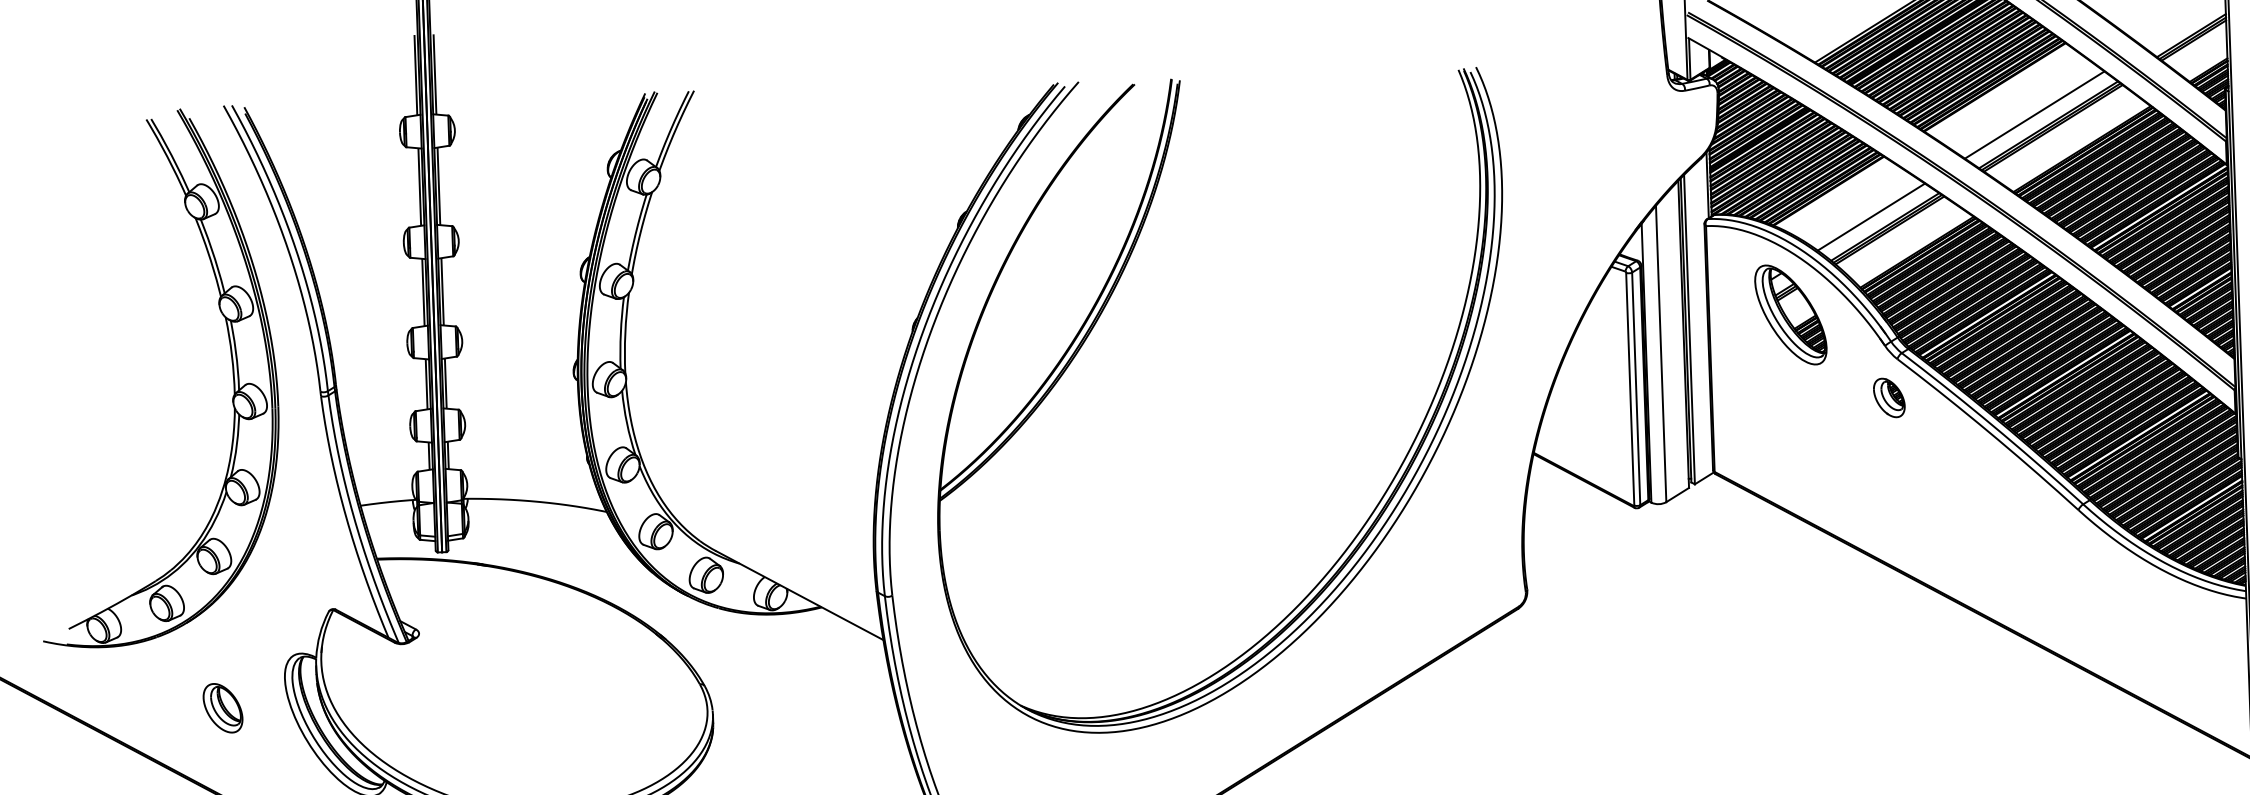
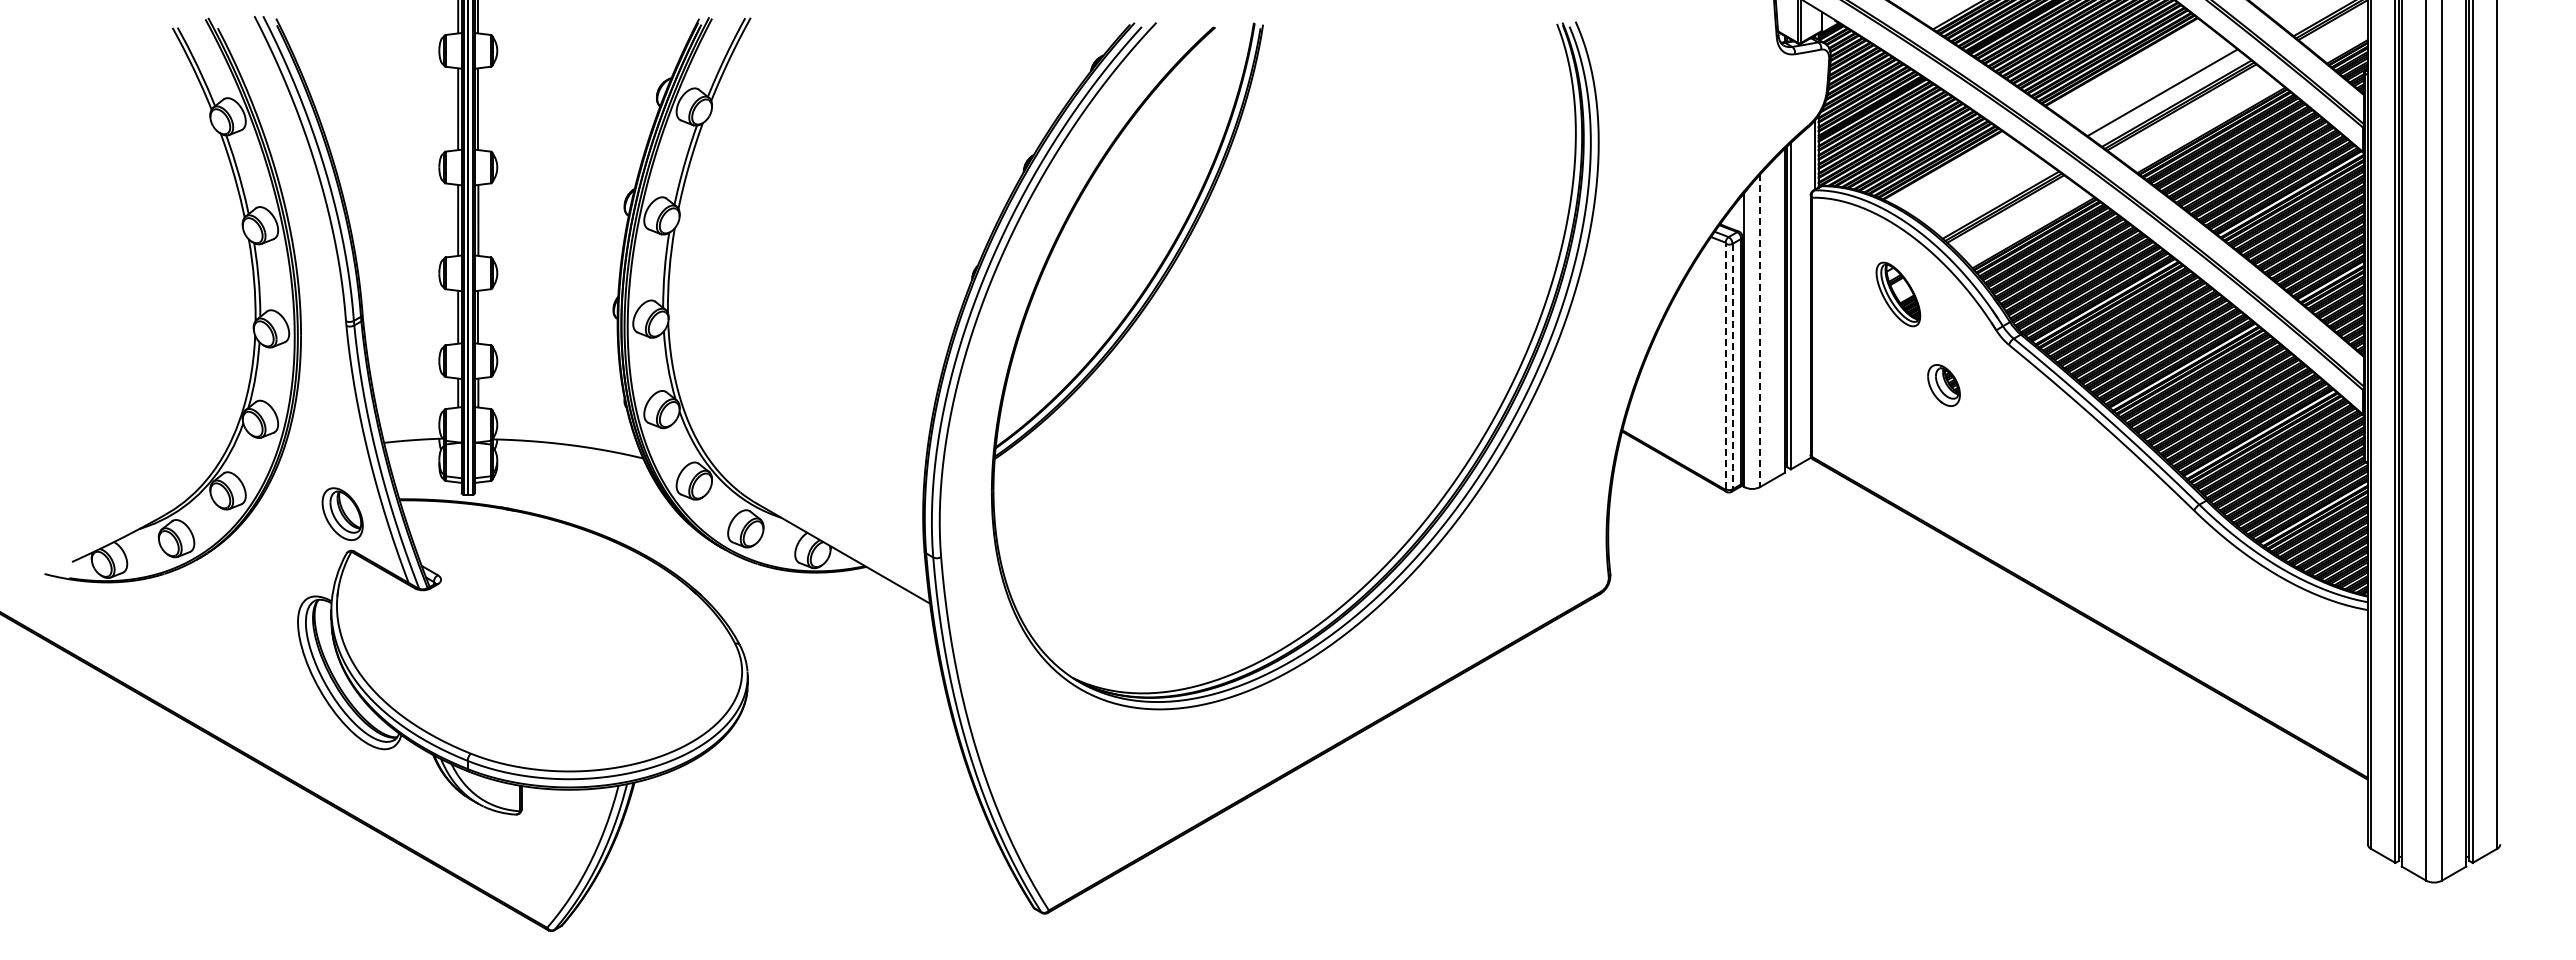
line: (1871, 216) -> (1986, 193), removed
part: (1791, 315) -> (1898, 294), size x0.6
line: (1661, 354) -> (1760, 331), solid -> dashed
line: (1630, 388) -> (1726, 366), solid -> dashed
line: (1636, 388) -> (1732, 366), solid -> dashed
part: (1888, 397) -> (1943, 385), moved
part: (222, 708) -> (342, 514), moved

